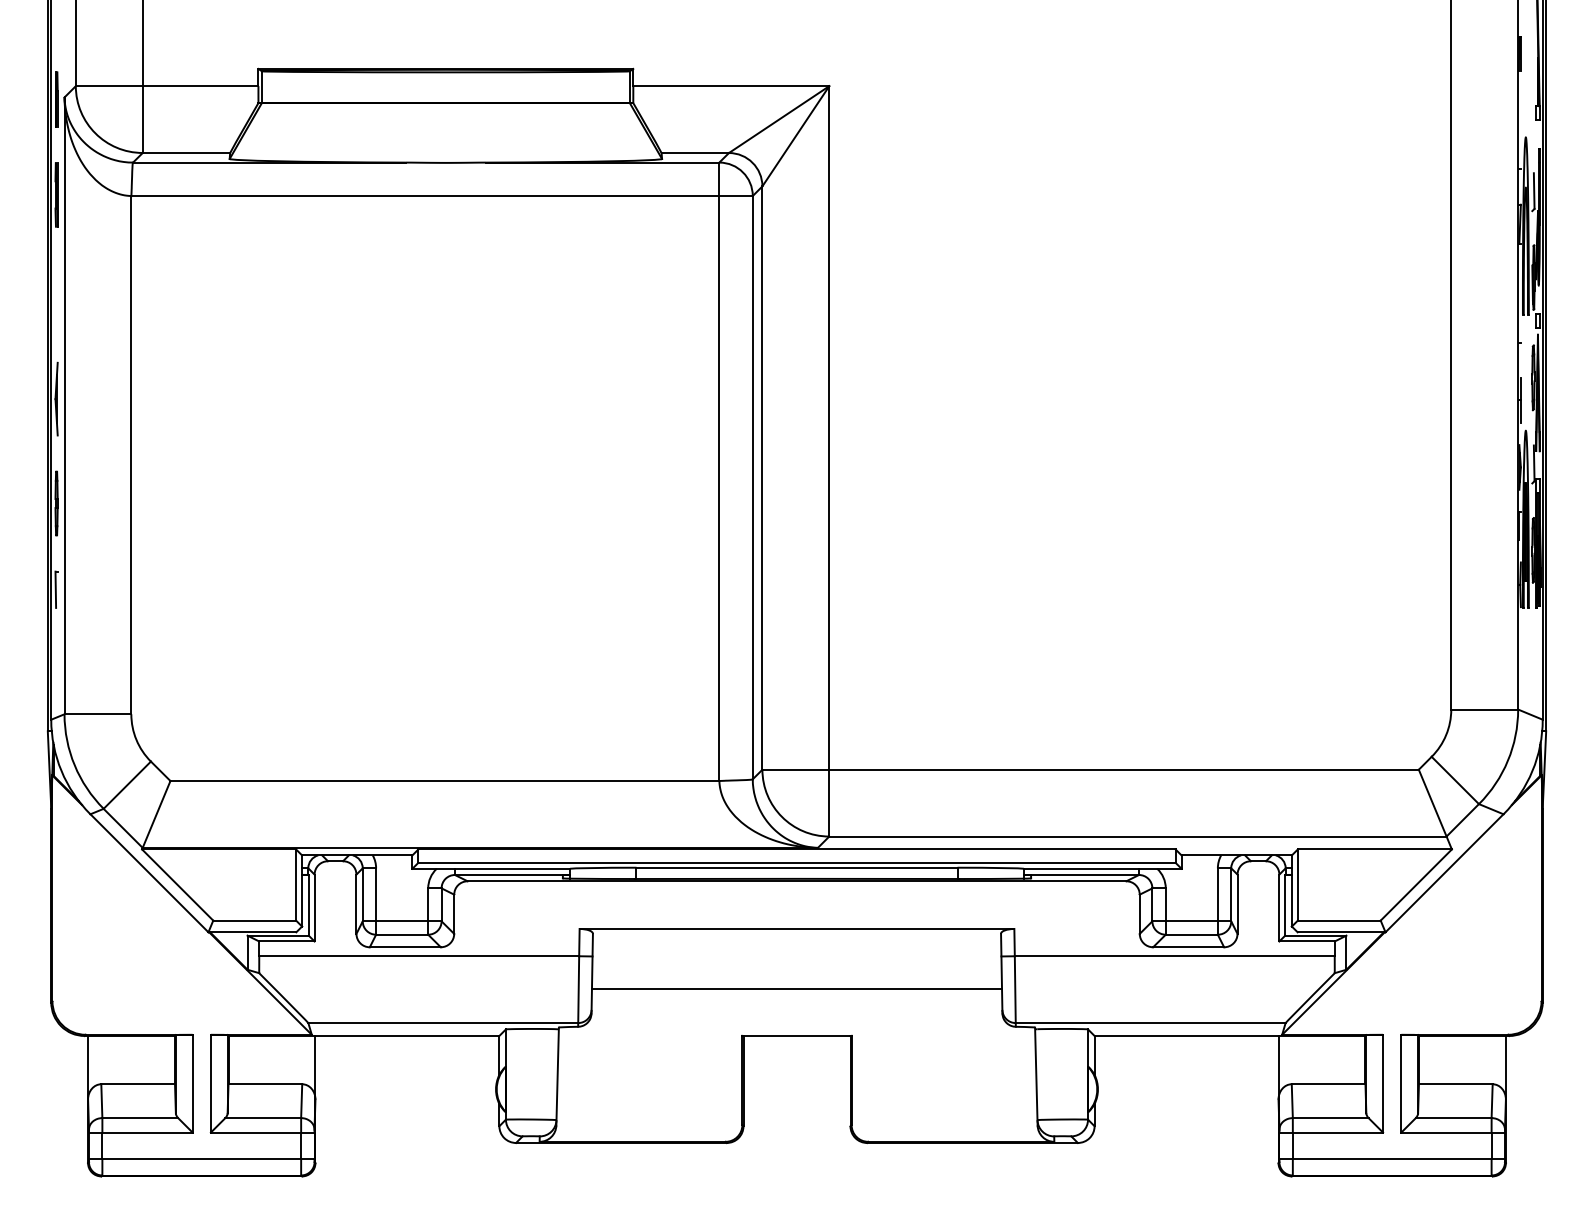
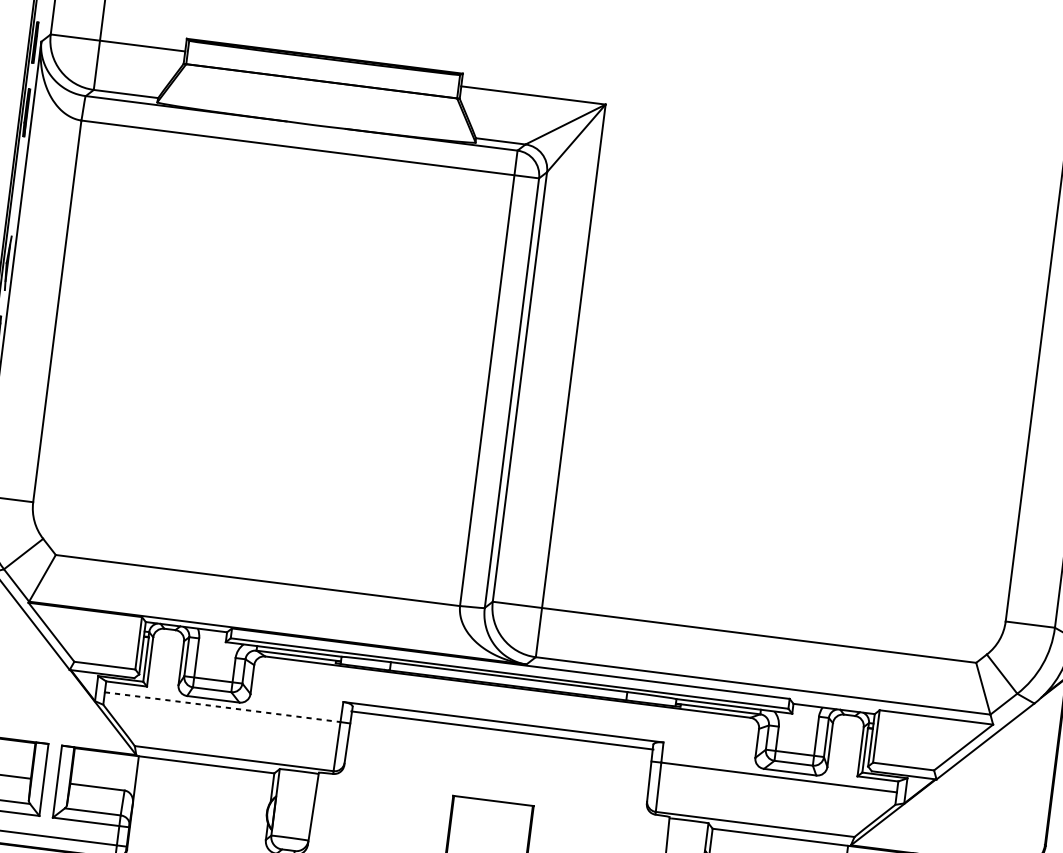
line: (419, 956) -> (222, 707), solid -> dashed
line: (796, 989) -> (502, 730), moved

